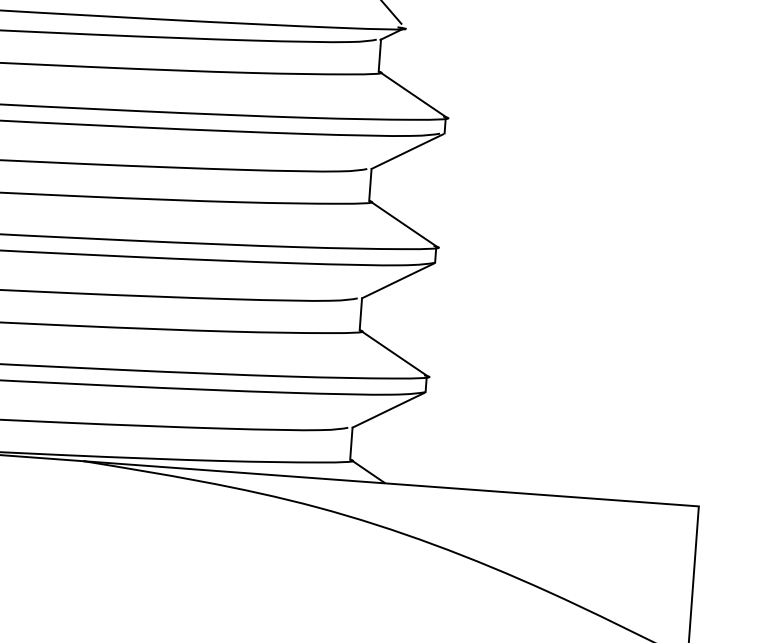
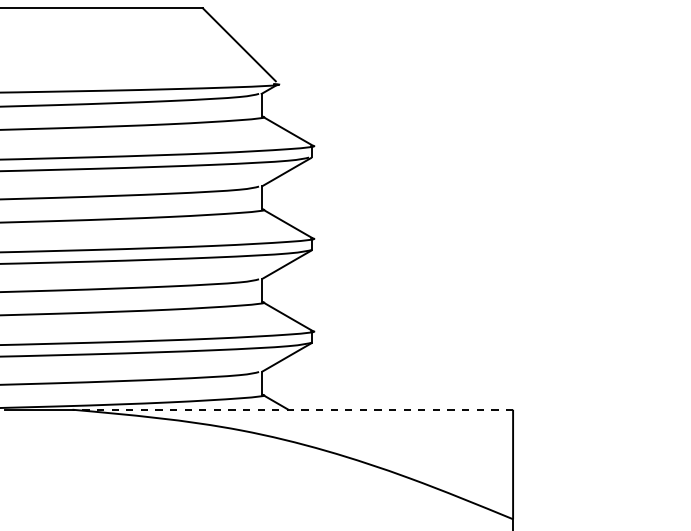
line: (391, 483) -> (292, 409), solid -> dashed

